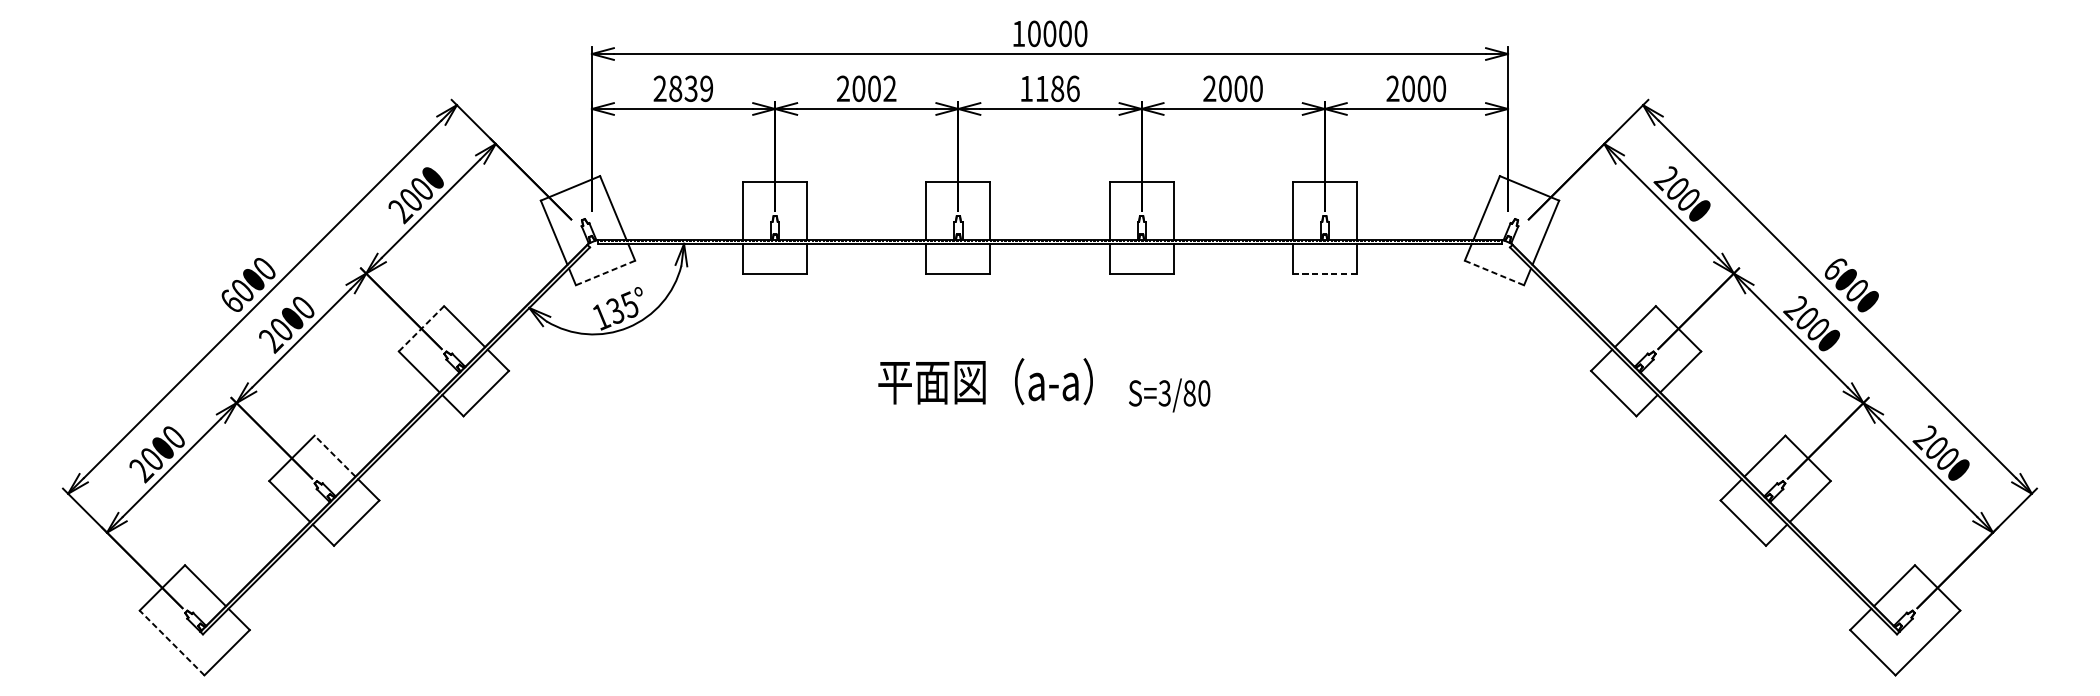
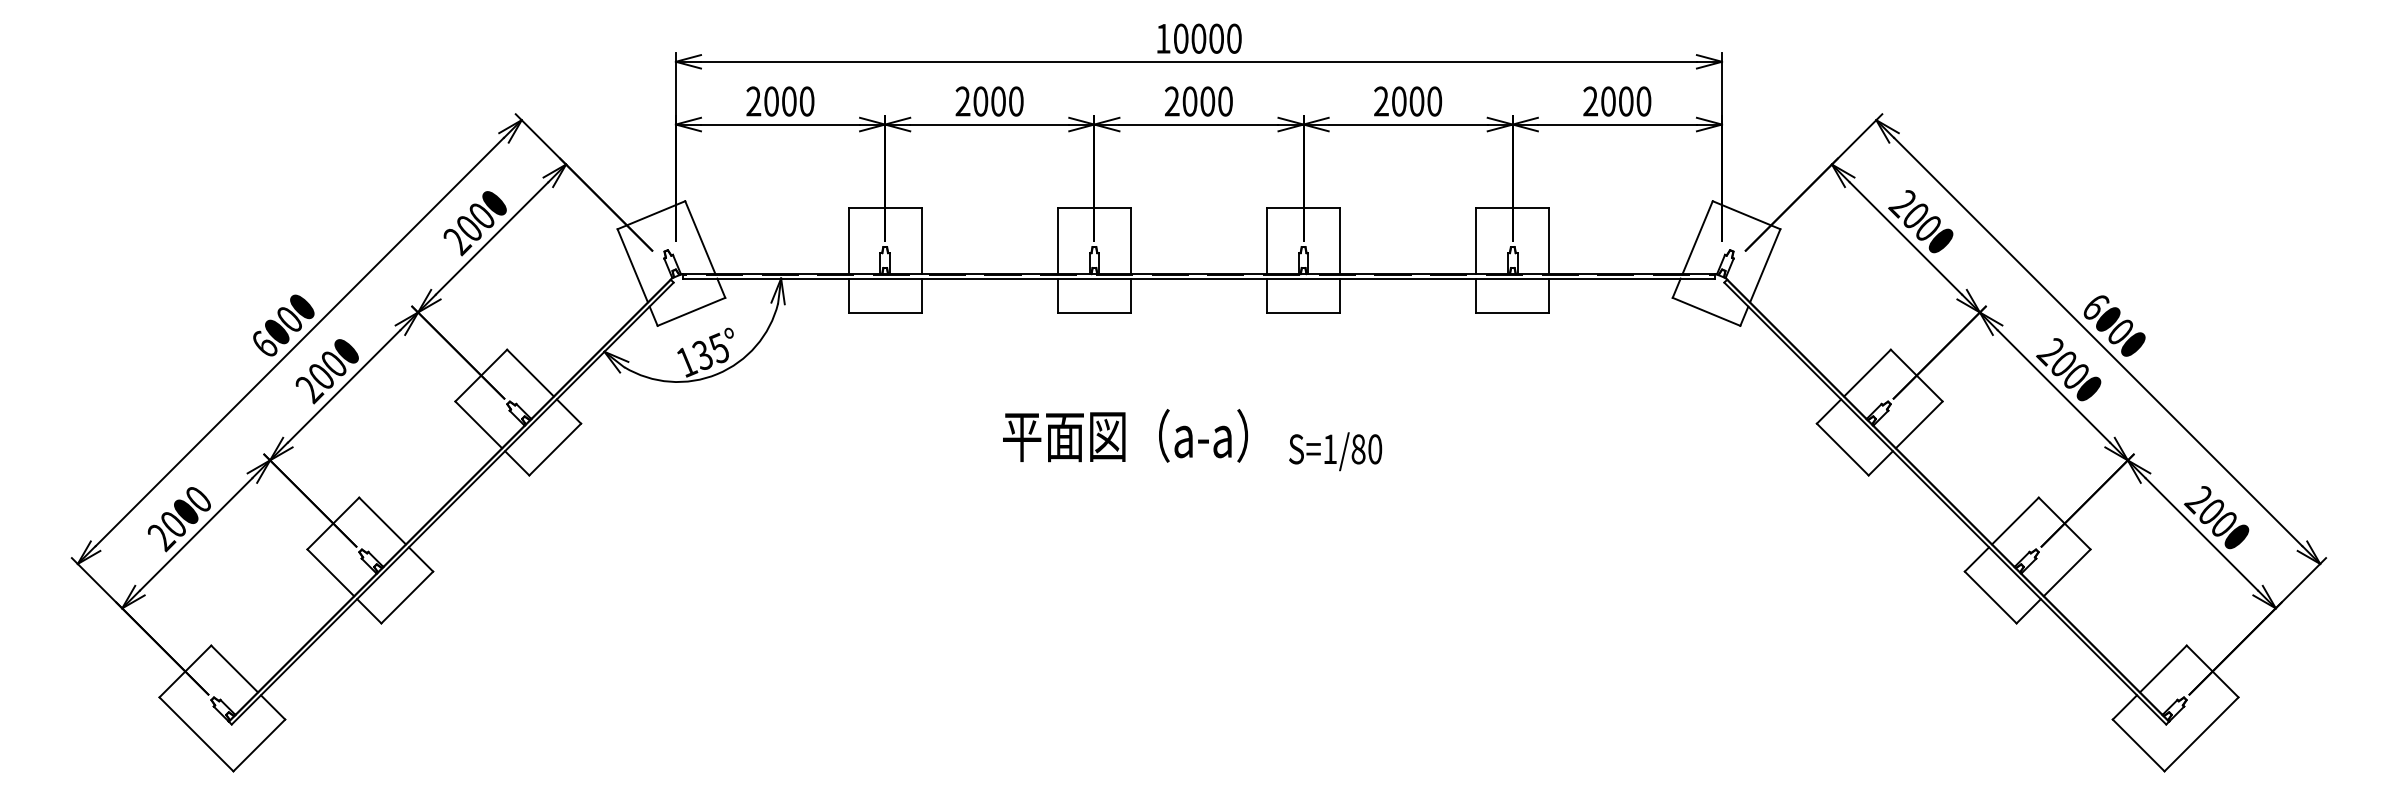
text: (691, 88) -> (789, 101), 2839 -> 2000
text: (890, 88) -> (1016, 101), 2002 -> 2000
text: (1049, 88) -> (1198, 101), 1186 -> 2000
line: (605, 272) -> (691, 311), dashed -> solid
line: (1494, 272) -> (1706, 311), dashed -> solid
line: (1324, 273) -> (1512, 312), dashed -> solid
line: (421, 328) -> (481, 375), dashed -> solid
text: (1164, 393) -> (1329, 449), S=3/80 -> S=1/80
line: (334, 455) -> (382, 520), dashed -> solid
line: (172, 643) -> (196, 734), dashed -> solid

